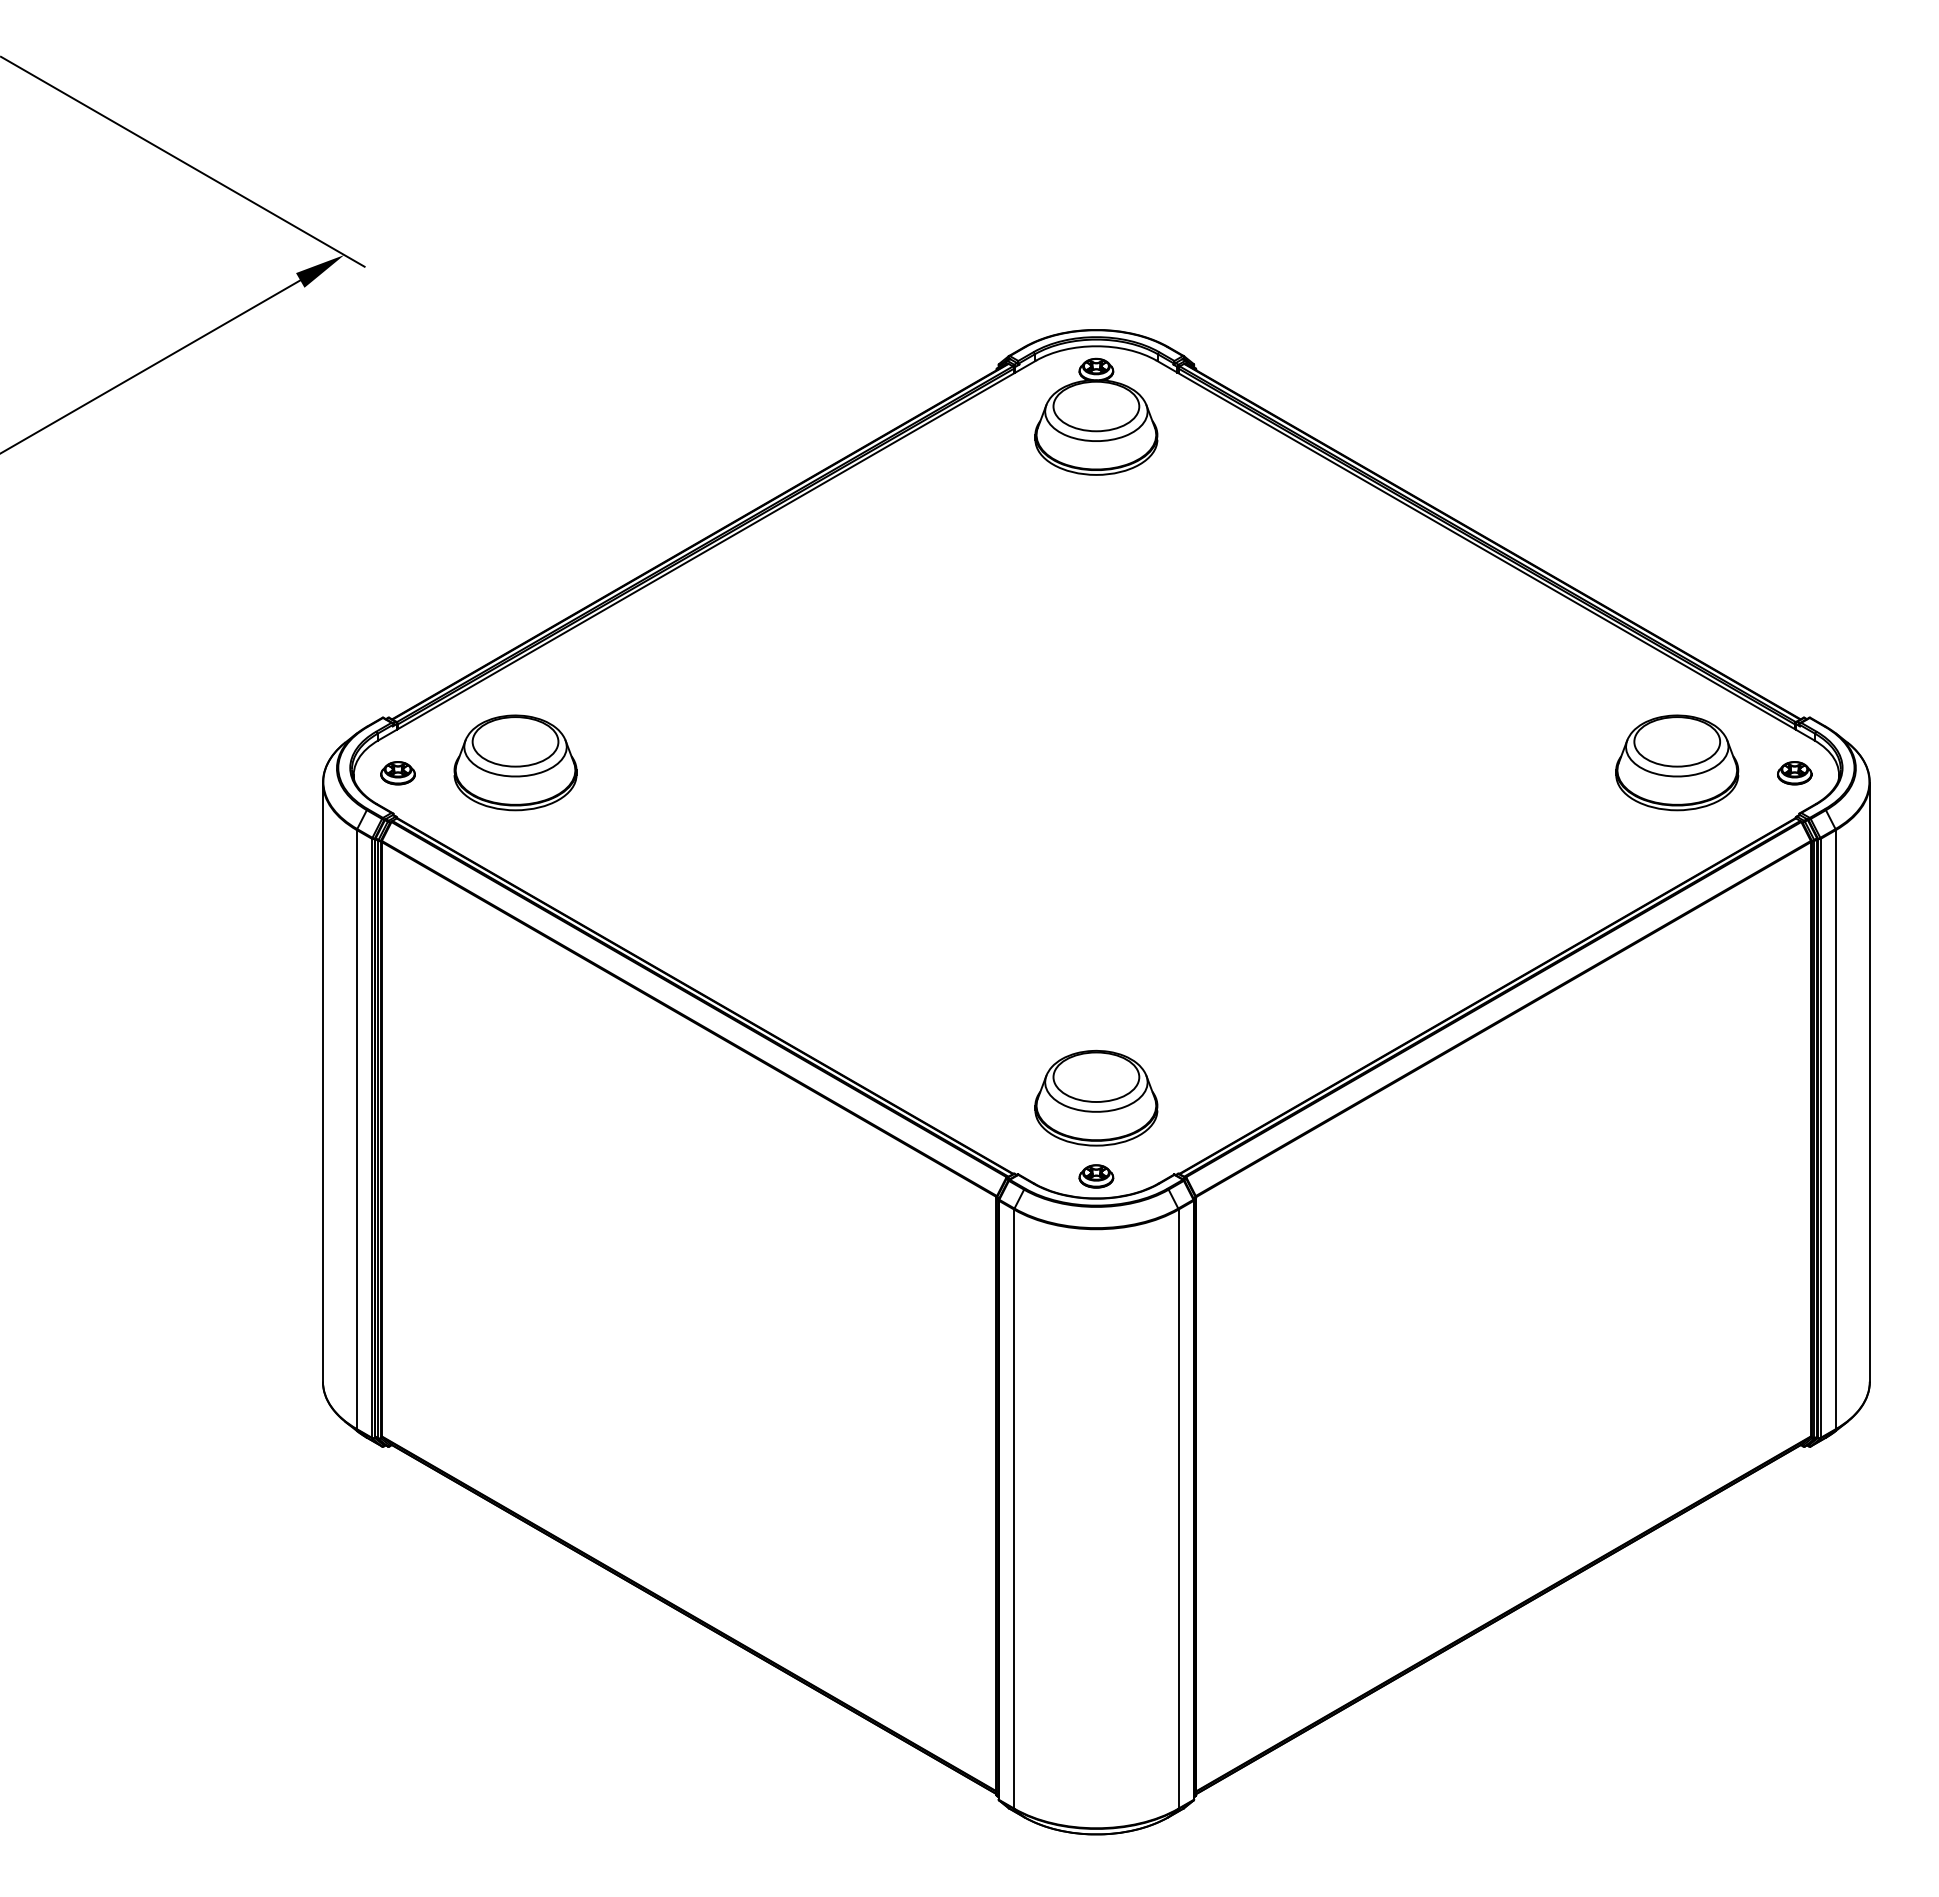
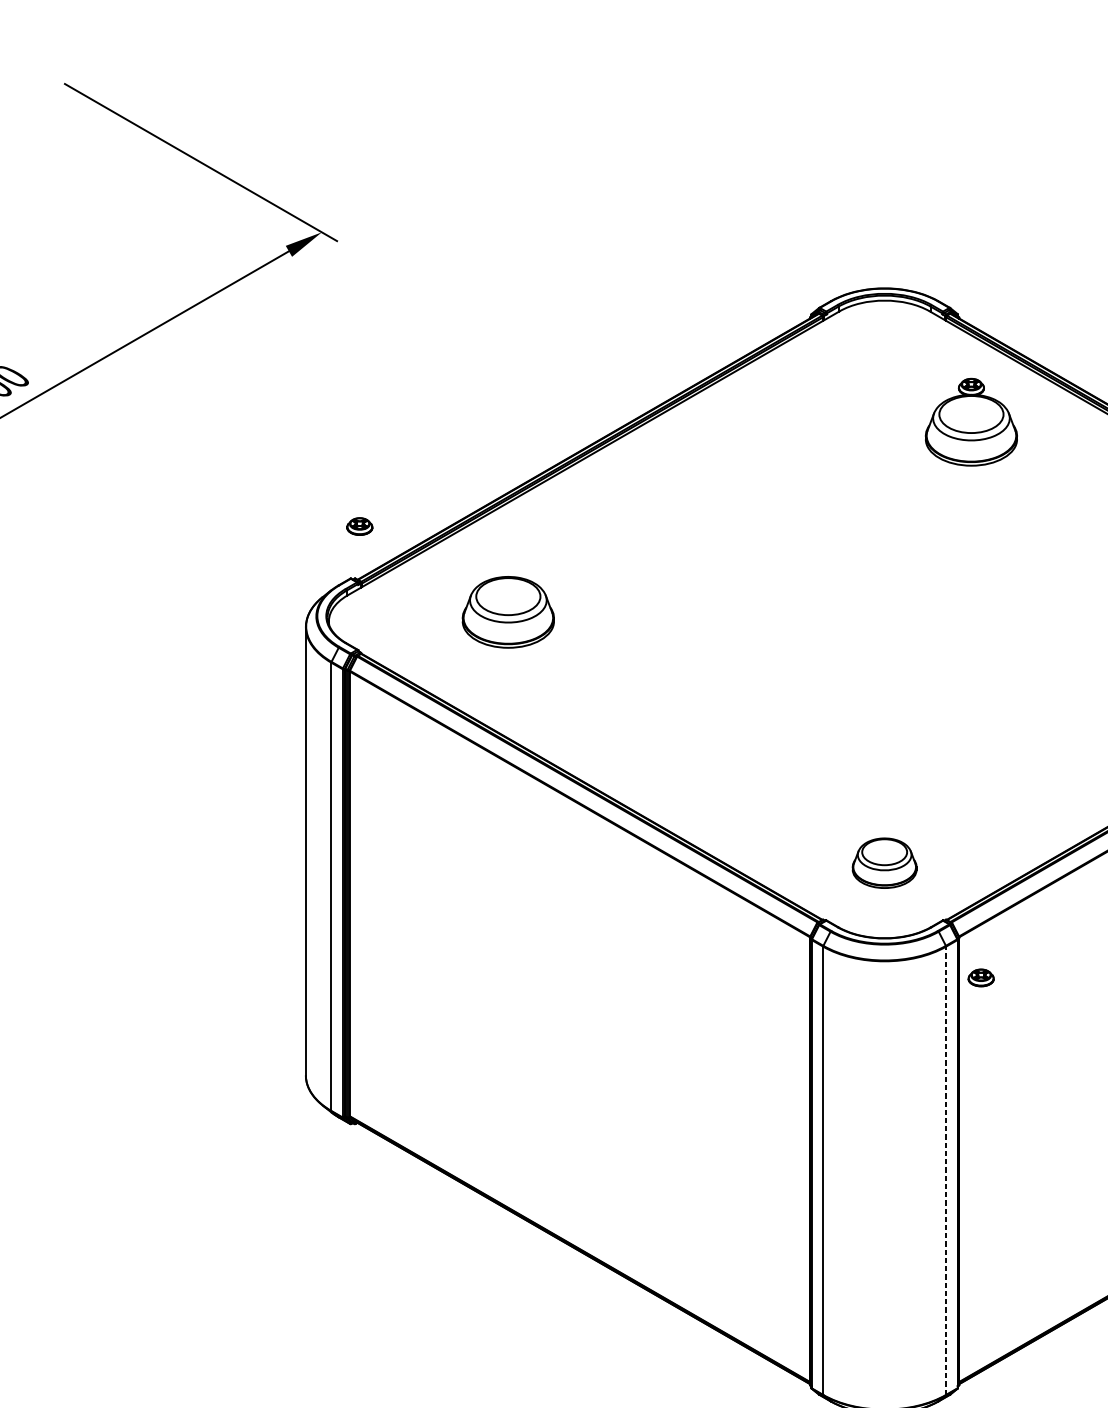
part: (1096, 416) -> (971, 422), moved
part: (515, 762) -> (508, 612), moved
part: (397, 773) -> (359, 526), moved
part: (1096, 1097) -> (884, 862), size x0.7
part: (1096, 1176) -> (981, 977), moved
line: (1178, 1509) -> (946, 1171), solid -> dashed

